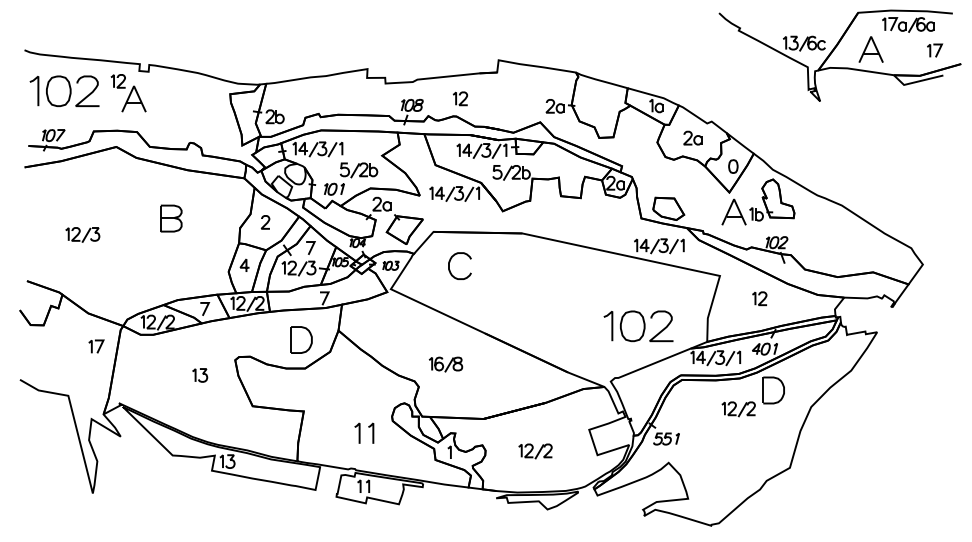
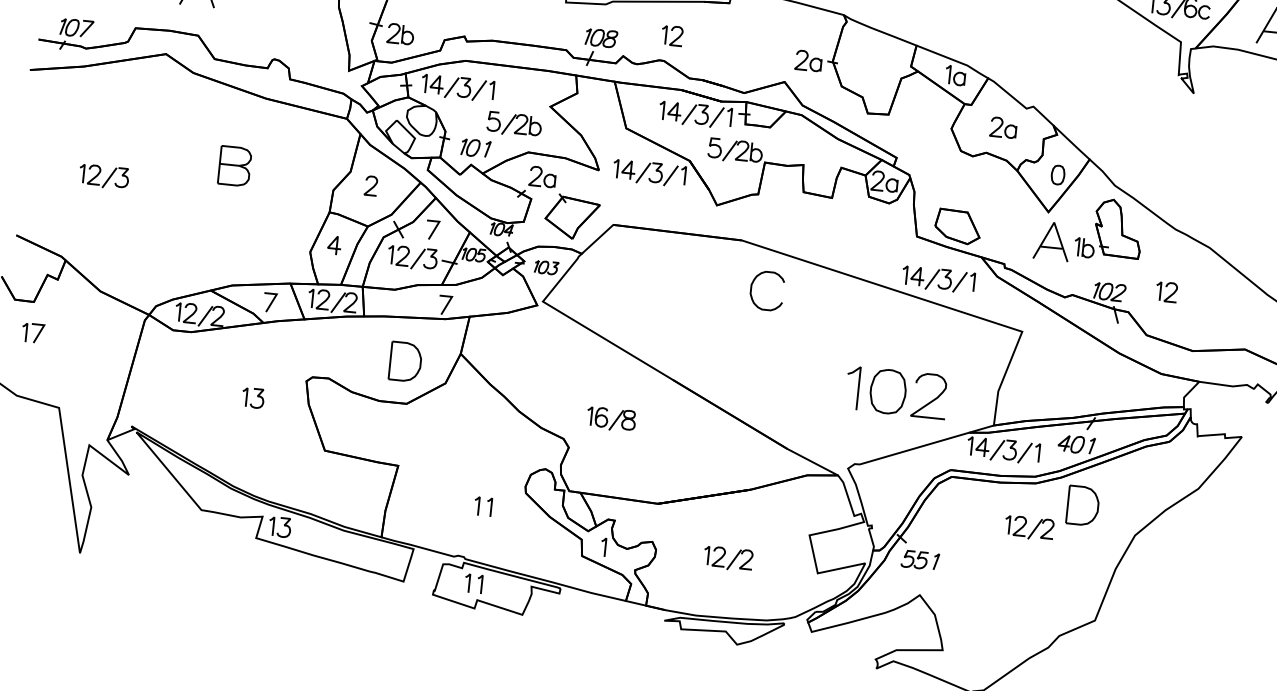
curve: (450, 262) -> (753, 284), moved
part: (759, 298) -> (1166, 291), moved
part: (96, 346) -> (33, 332), moved
part: (364, 432) -> (483, 505), size x0.62

